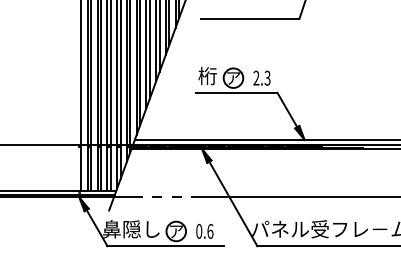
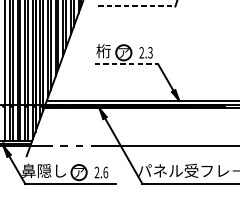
line: (250, 18) -> (137, 6), solid -> dashed
line: (236, 92) -> (126, 63), solid -> dashed
text: (199, 231) -> (97, 172), 0.6 -> 2.6

